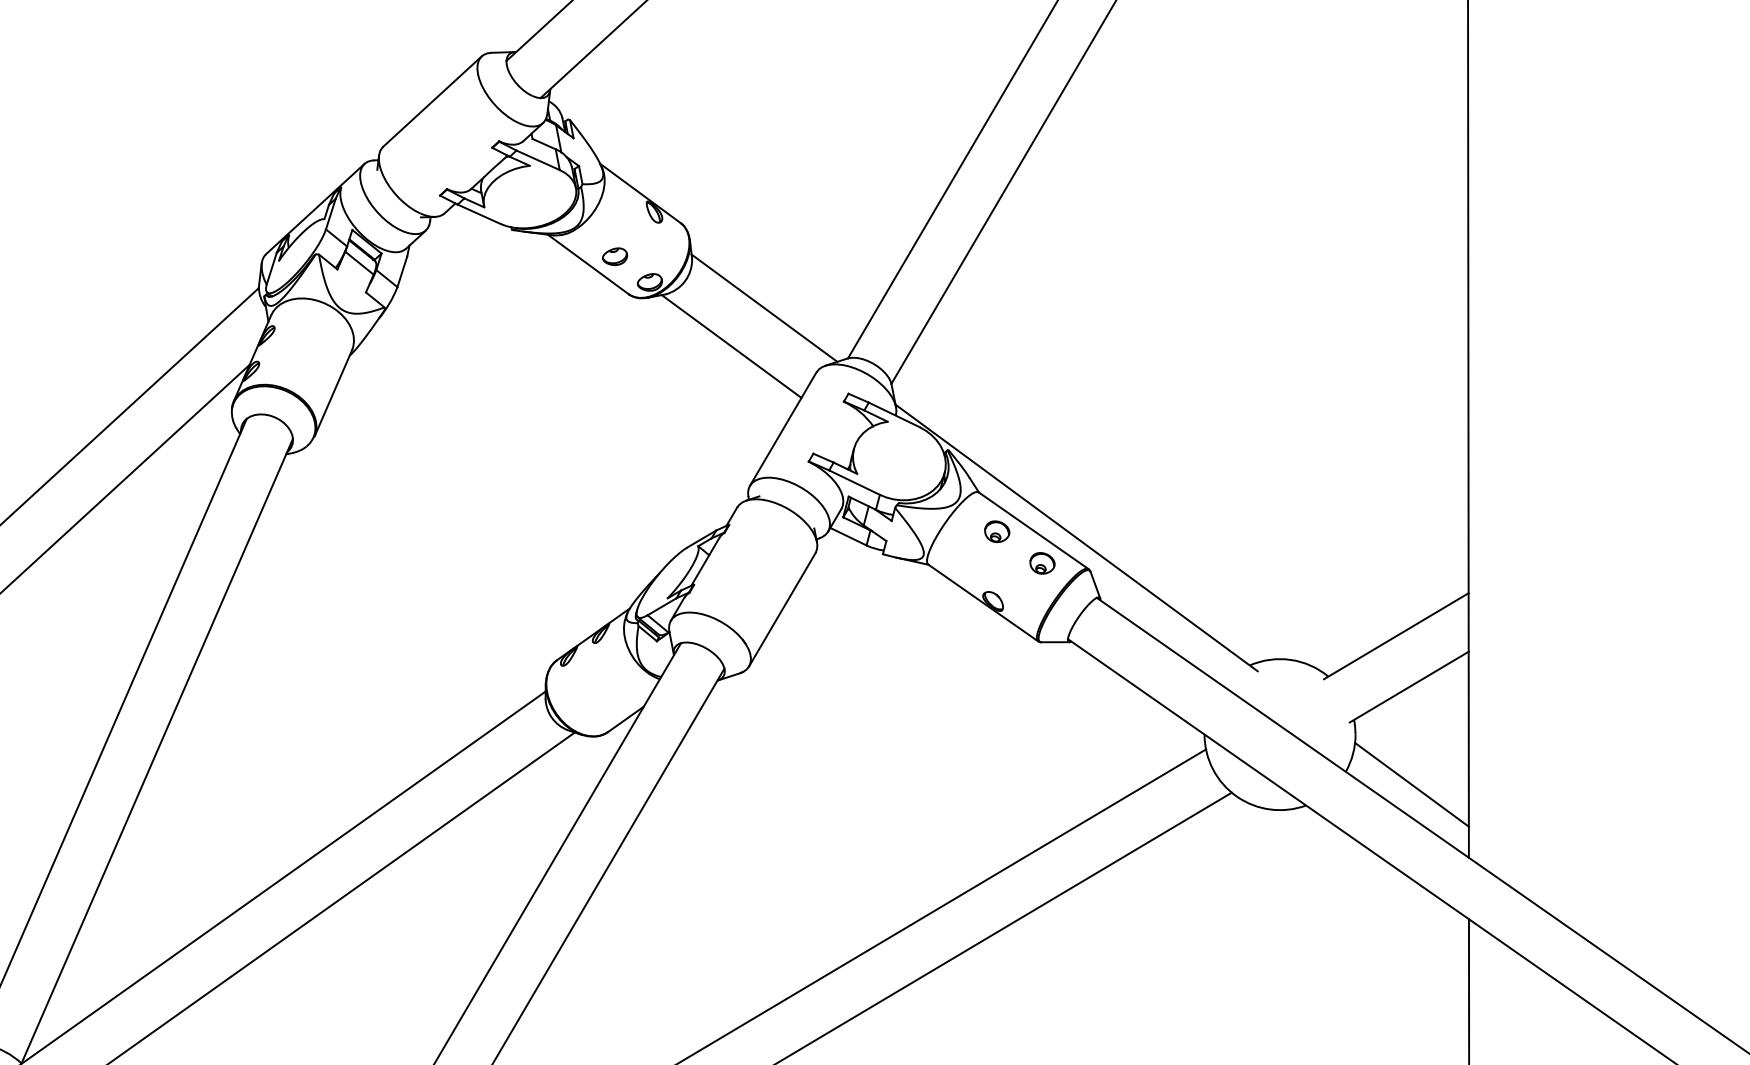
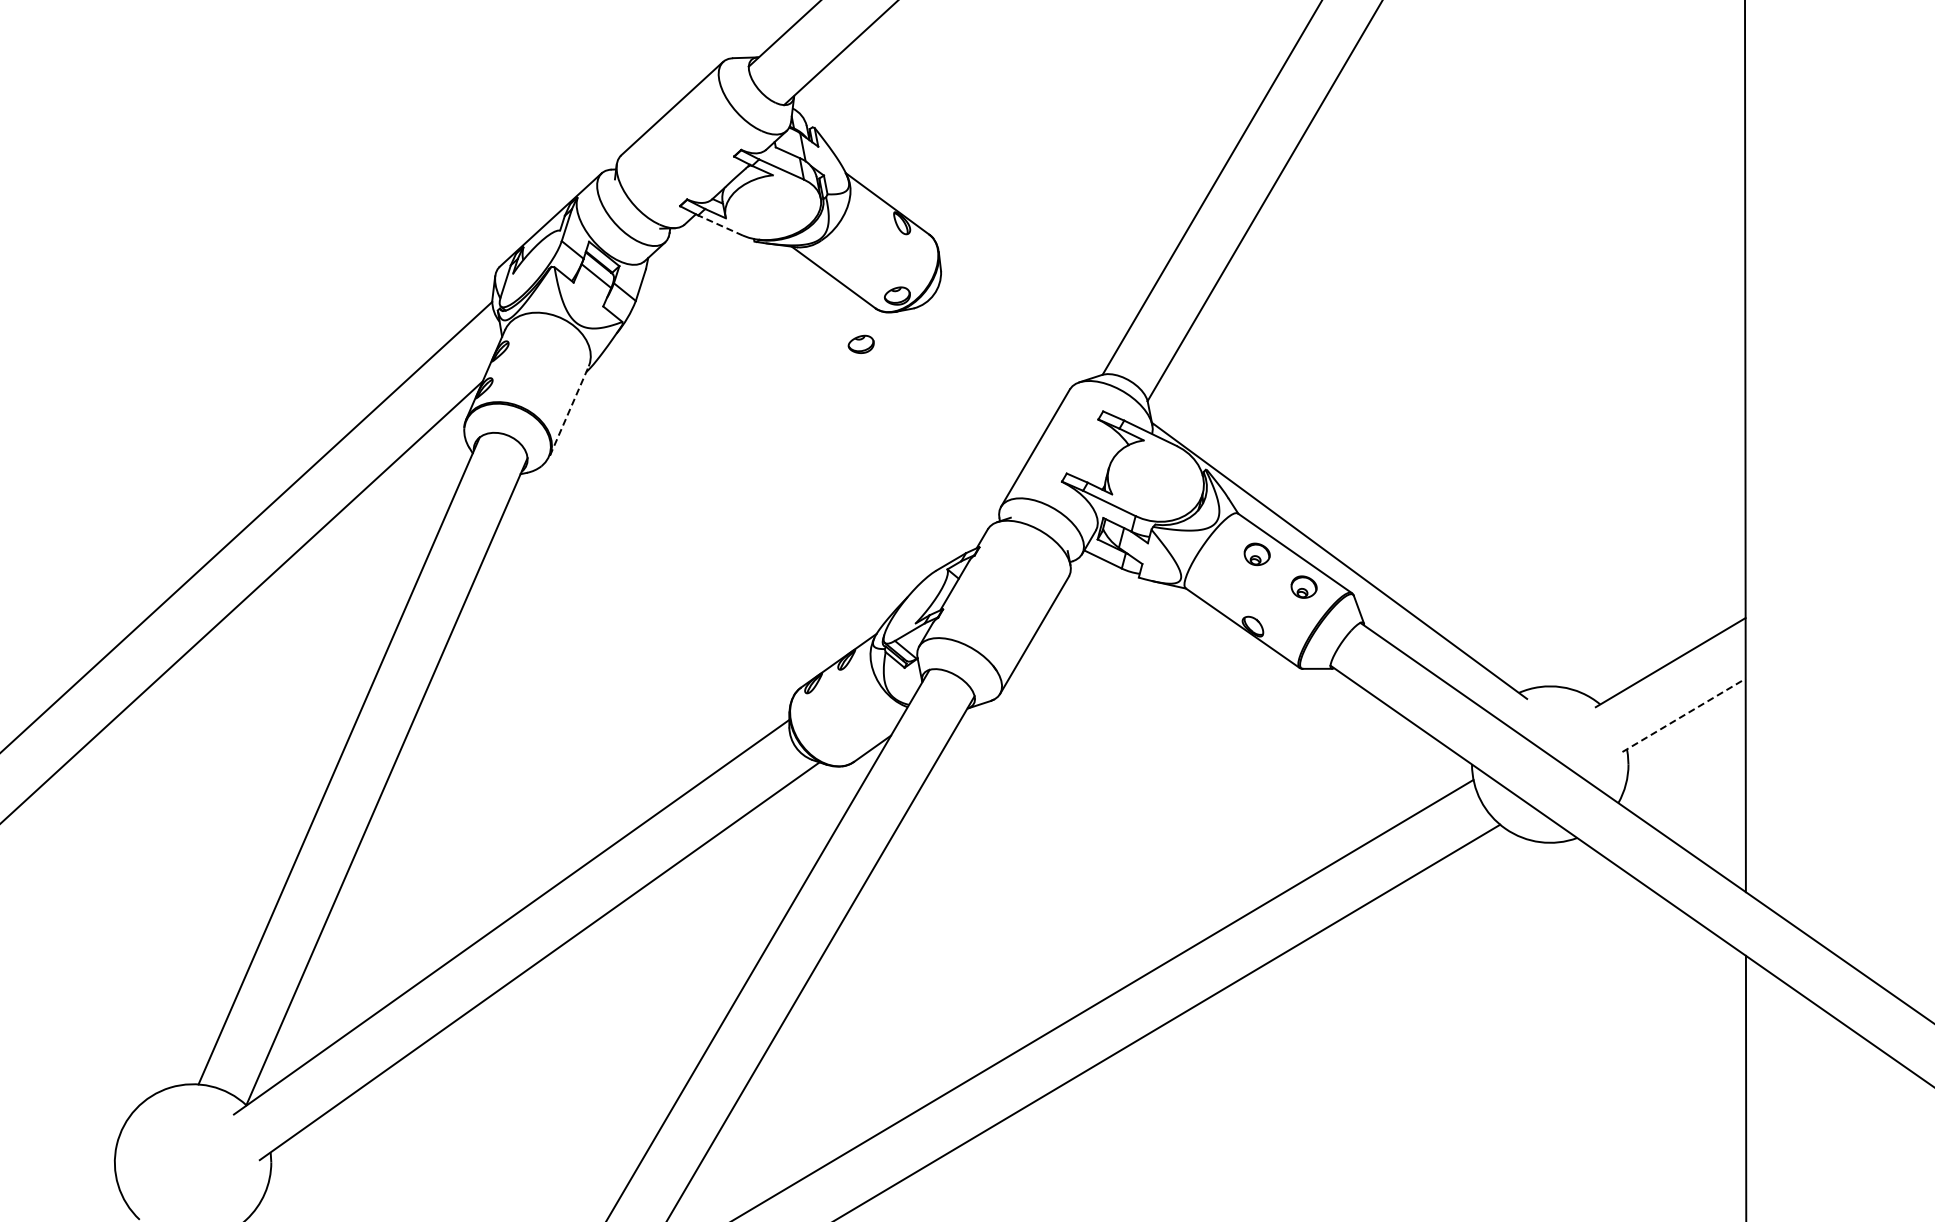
line: (479, 214) -> (720, 225), solid -> dashed
part: (614, 255) -> (860, 343), moved
line: (763, 307) -> (1015, 322), removed
line: (731, 346) -> (981, 362), removed
line: (333, 393) -> (569, 411), solid -> dashed
line: (1409, 687) -> (1684, 715), solid -> dashed
line: (1411, 784) -> (1686, 816), removed

